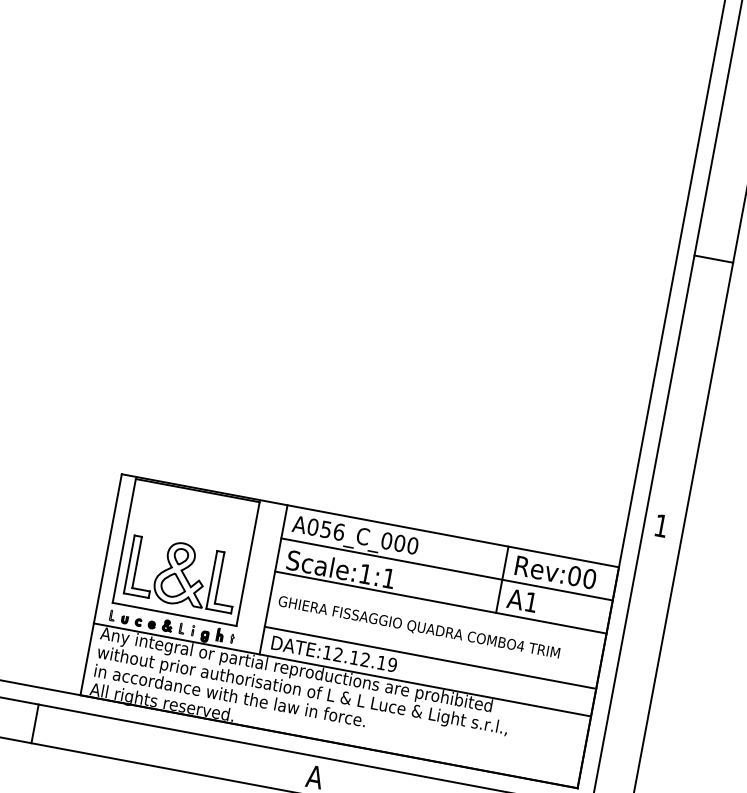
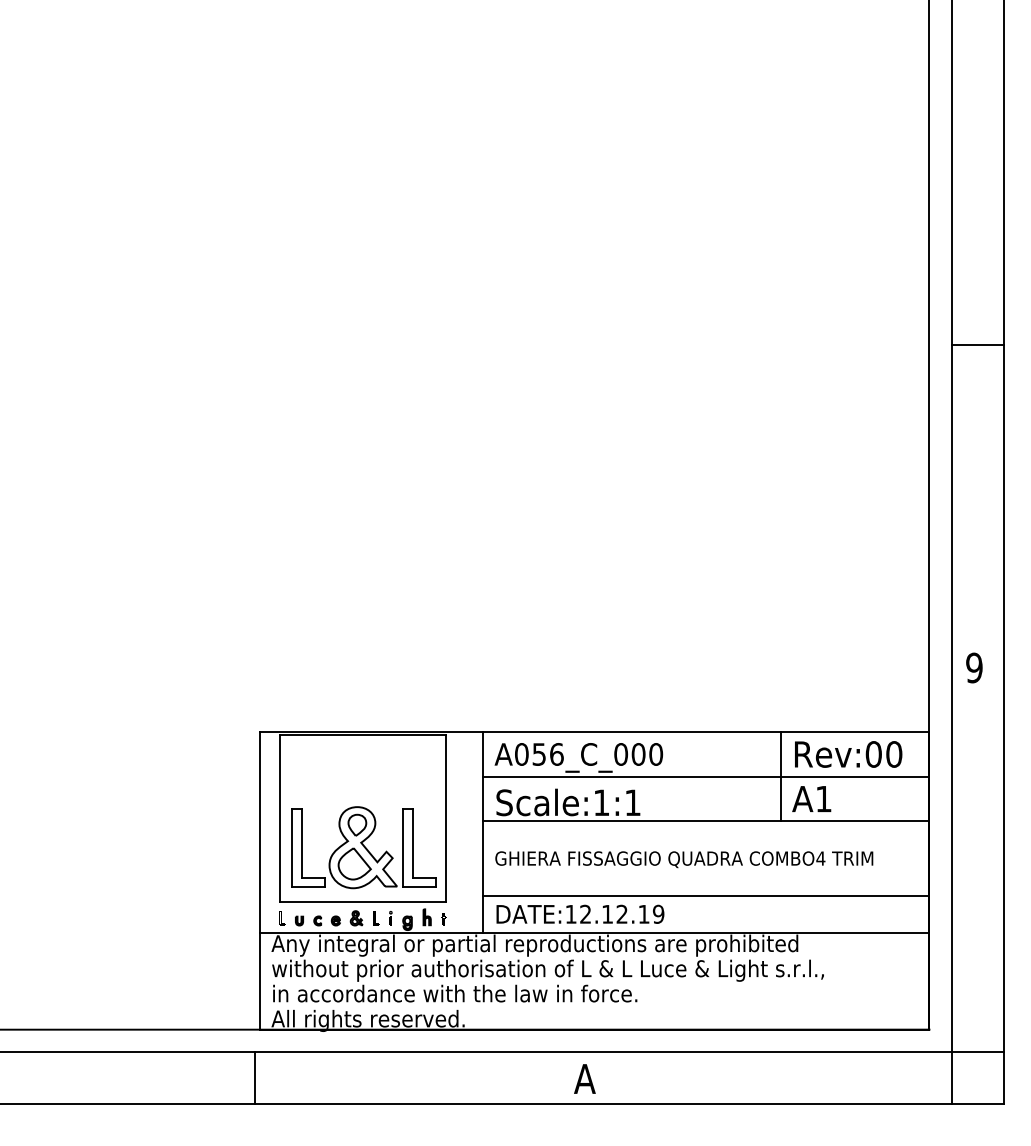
line: (713, 259) -> (977, 345), moved
text: (661, 525) -> (974, 667), 1 -> 9
line: (35, 723) -> (255, 1077), moved

